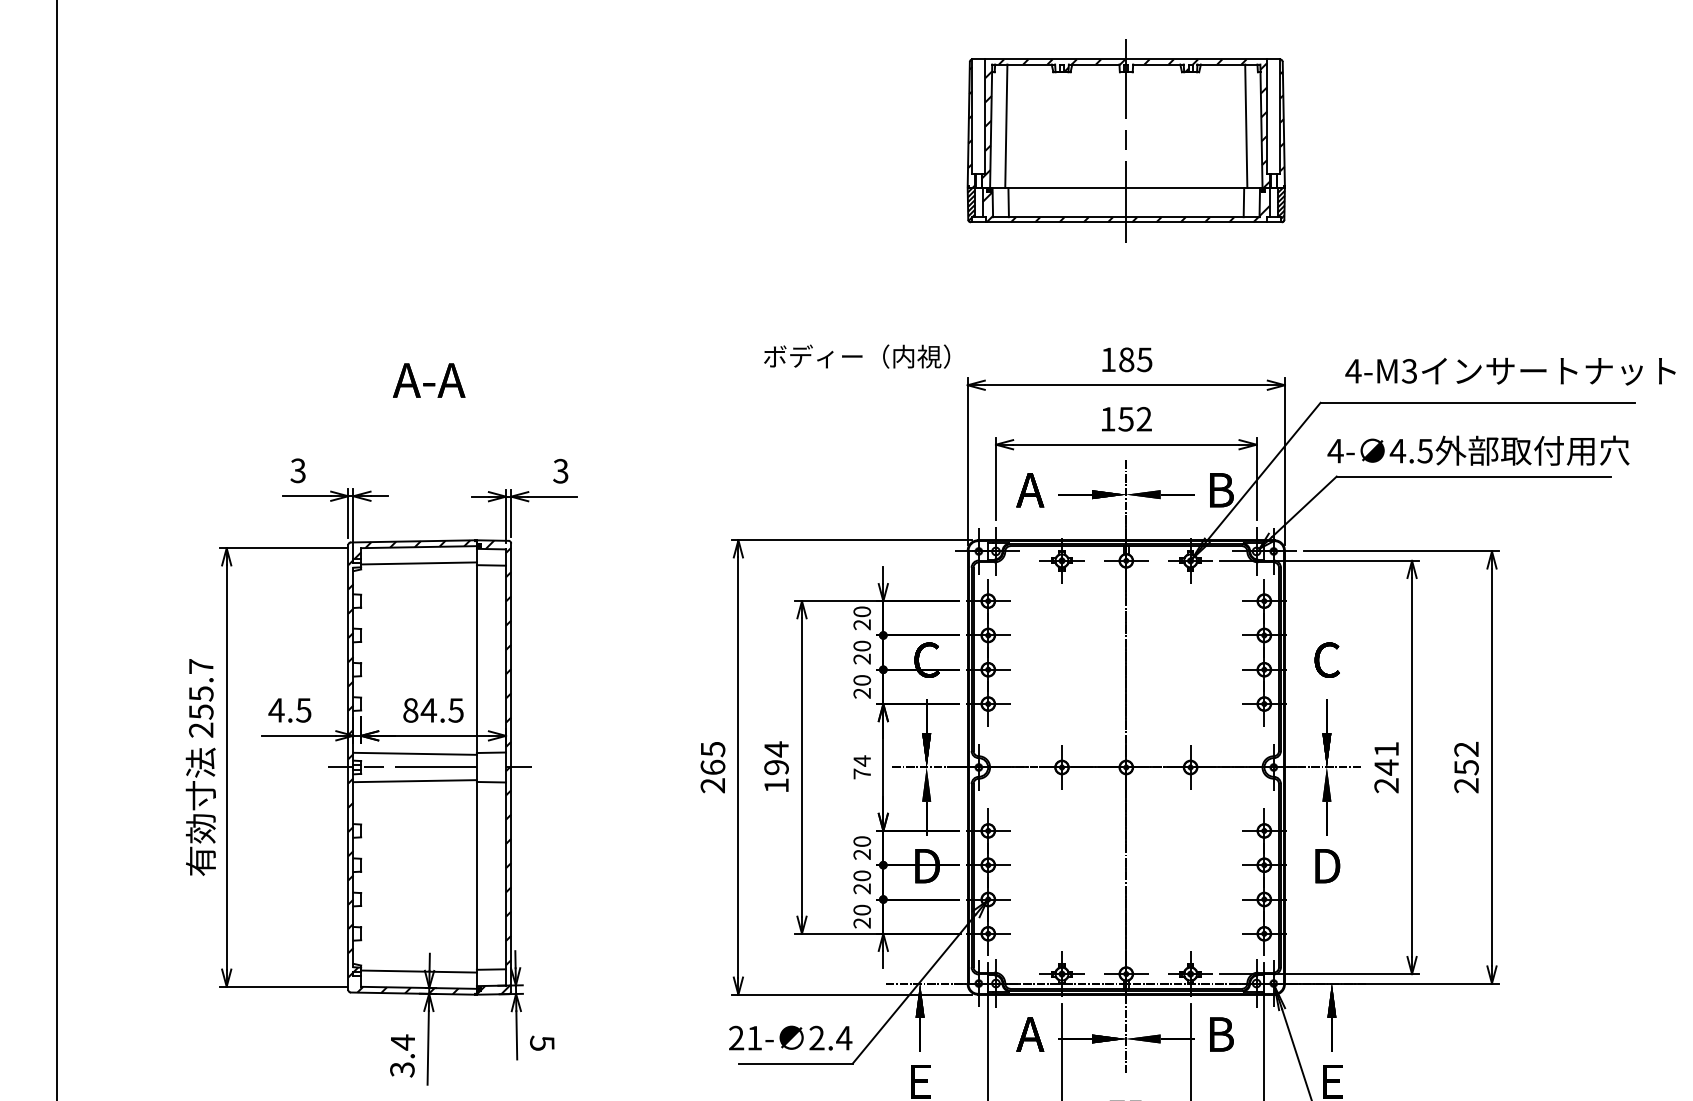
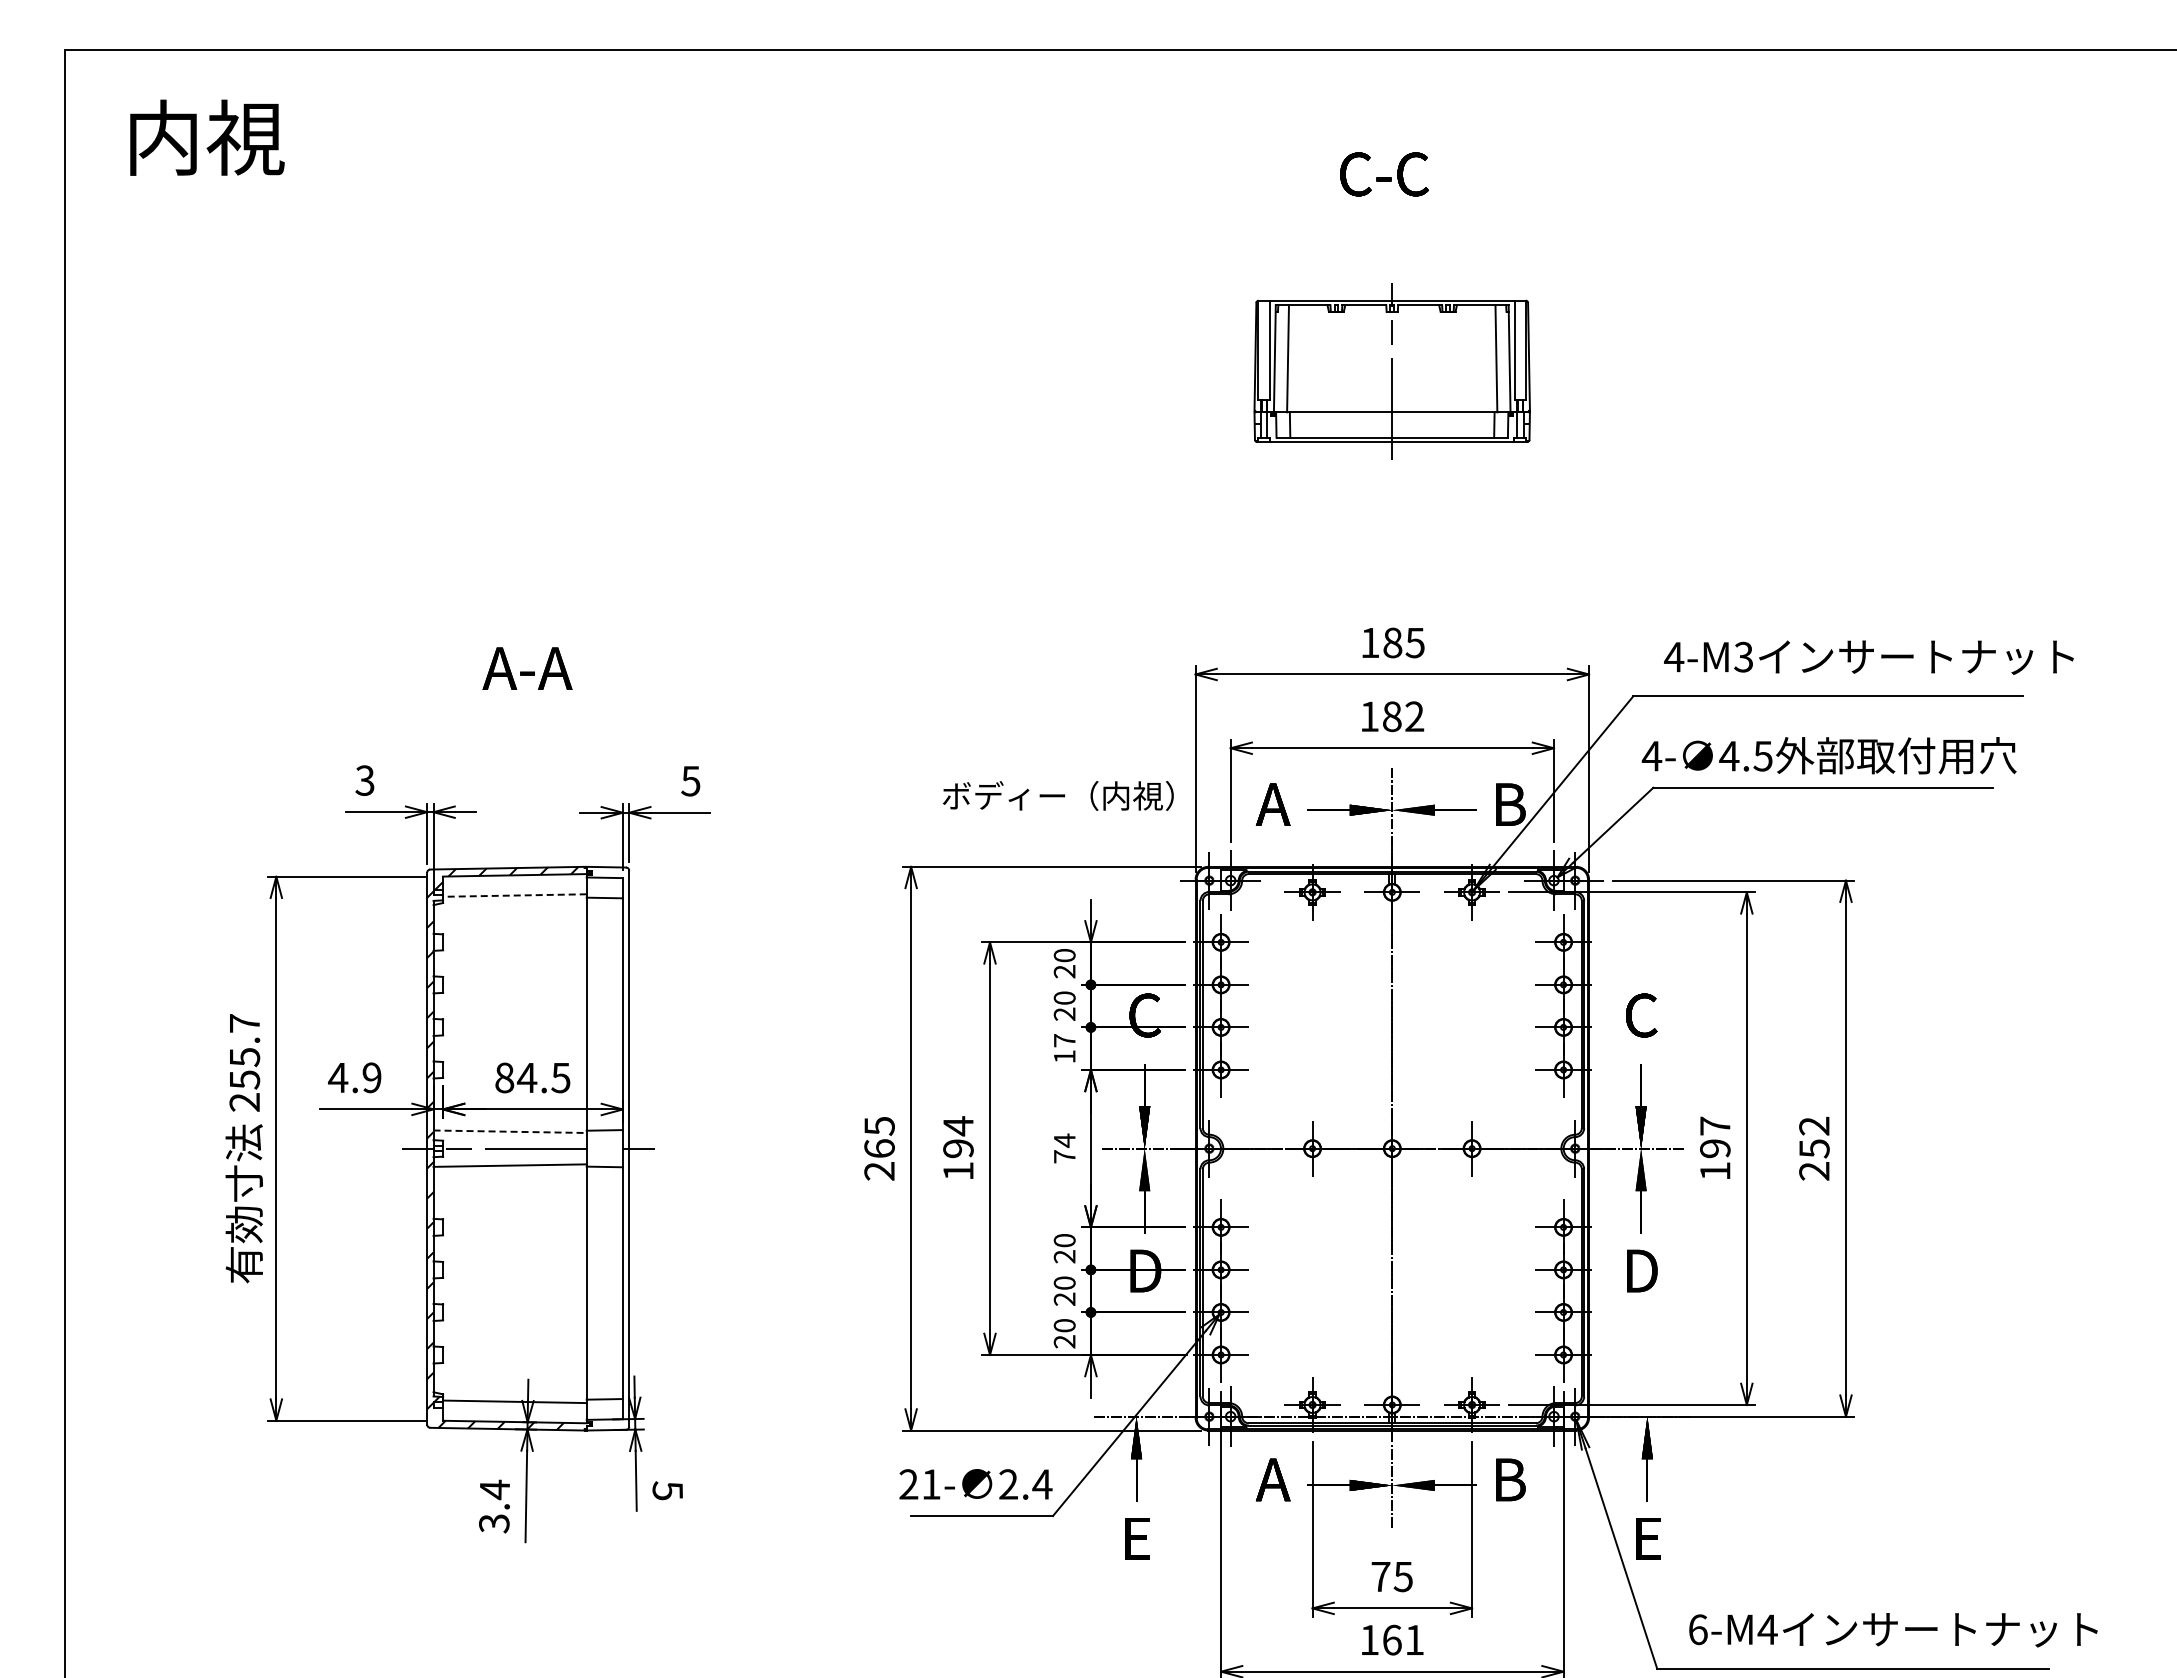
part: (1125, 141) -> (1391, 371), size x0.7
text: (857, 356) -> (1058, 795), moved
text: (1125, 419) -> (1391, 716), 152 -> 182
text: (560, 470) -> (690, 780), 3 -> 5
line: (418, 563) -> (514, 895), solid -> dashed
text: (862, 686) -> (1064, 1048), 20 -> 17
text: (303, 710) -> (371, 1077), 4.5 -> 4.9
line: (415, 753) -> (510, 1131), solid -> dashed
hatch: (493, 767) -> (607, 1148), removed
text: (1386, 767) -> (1715, 1148), 241 -> 197

